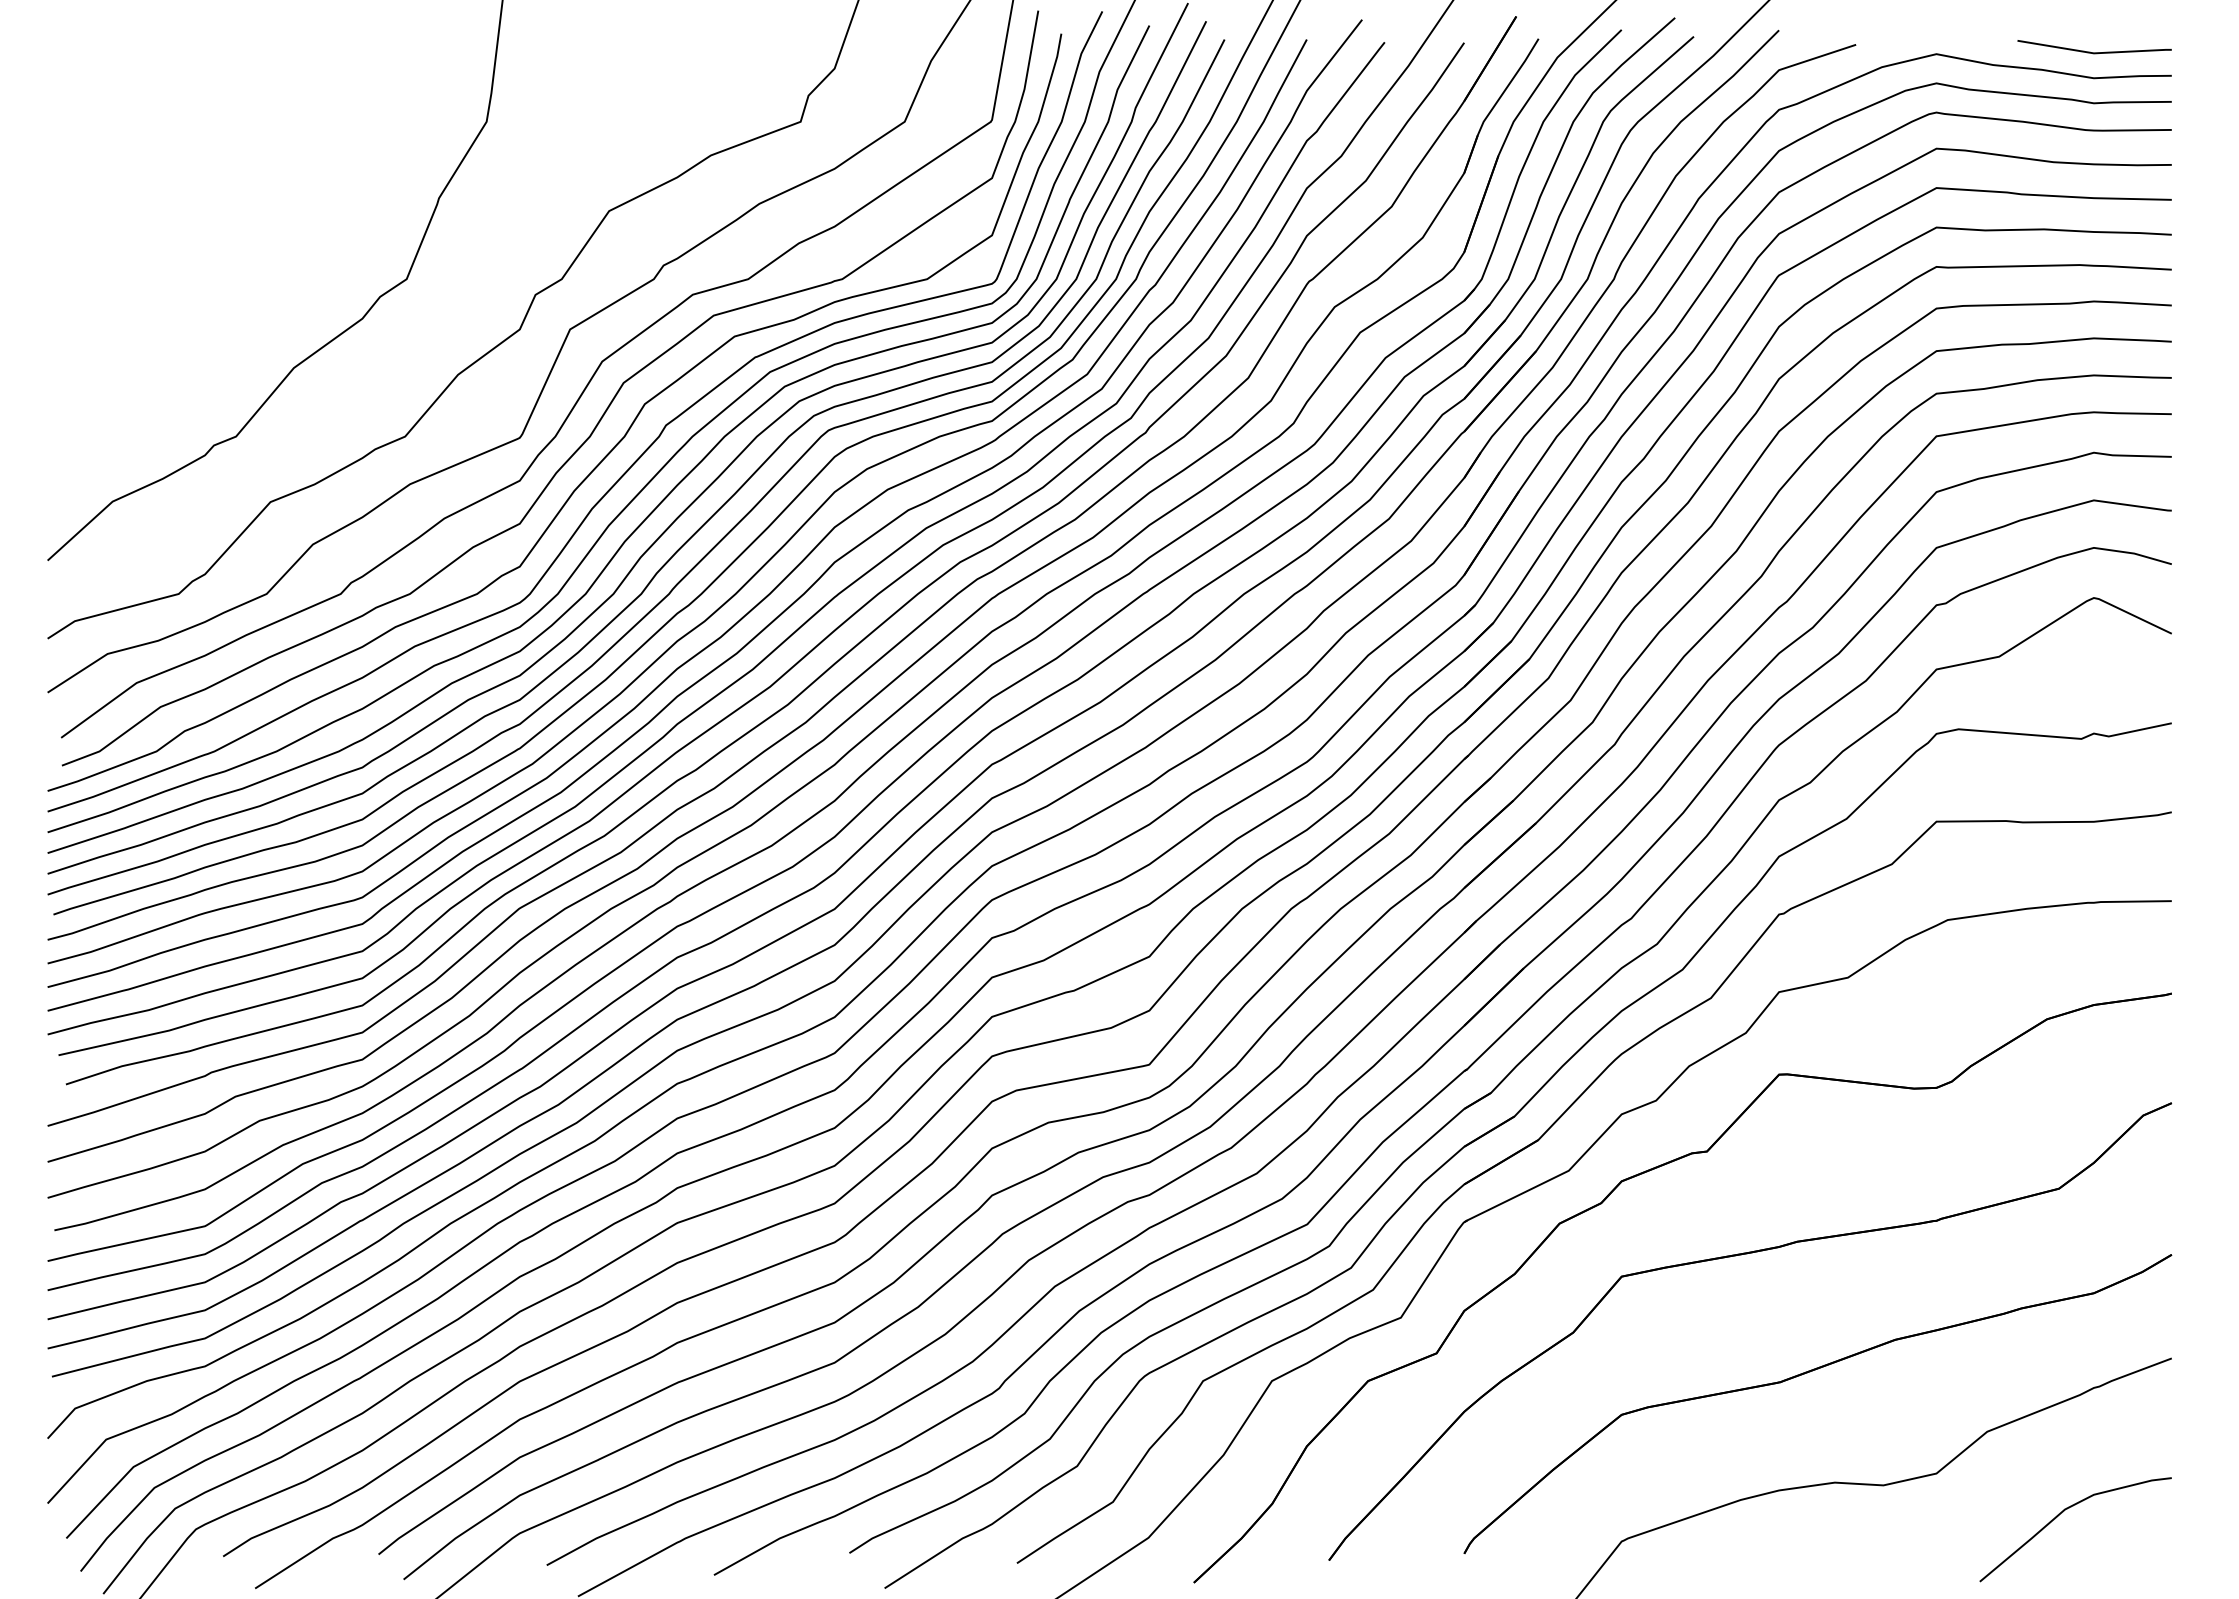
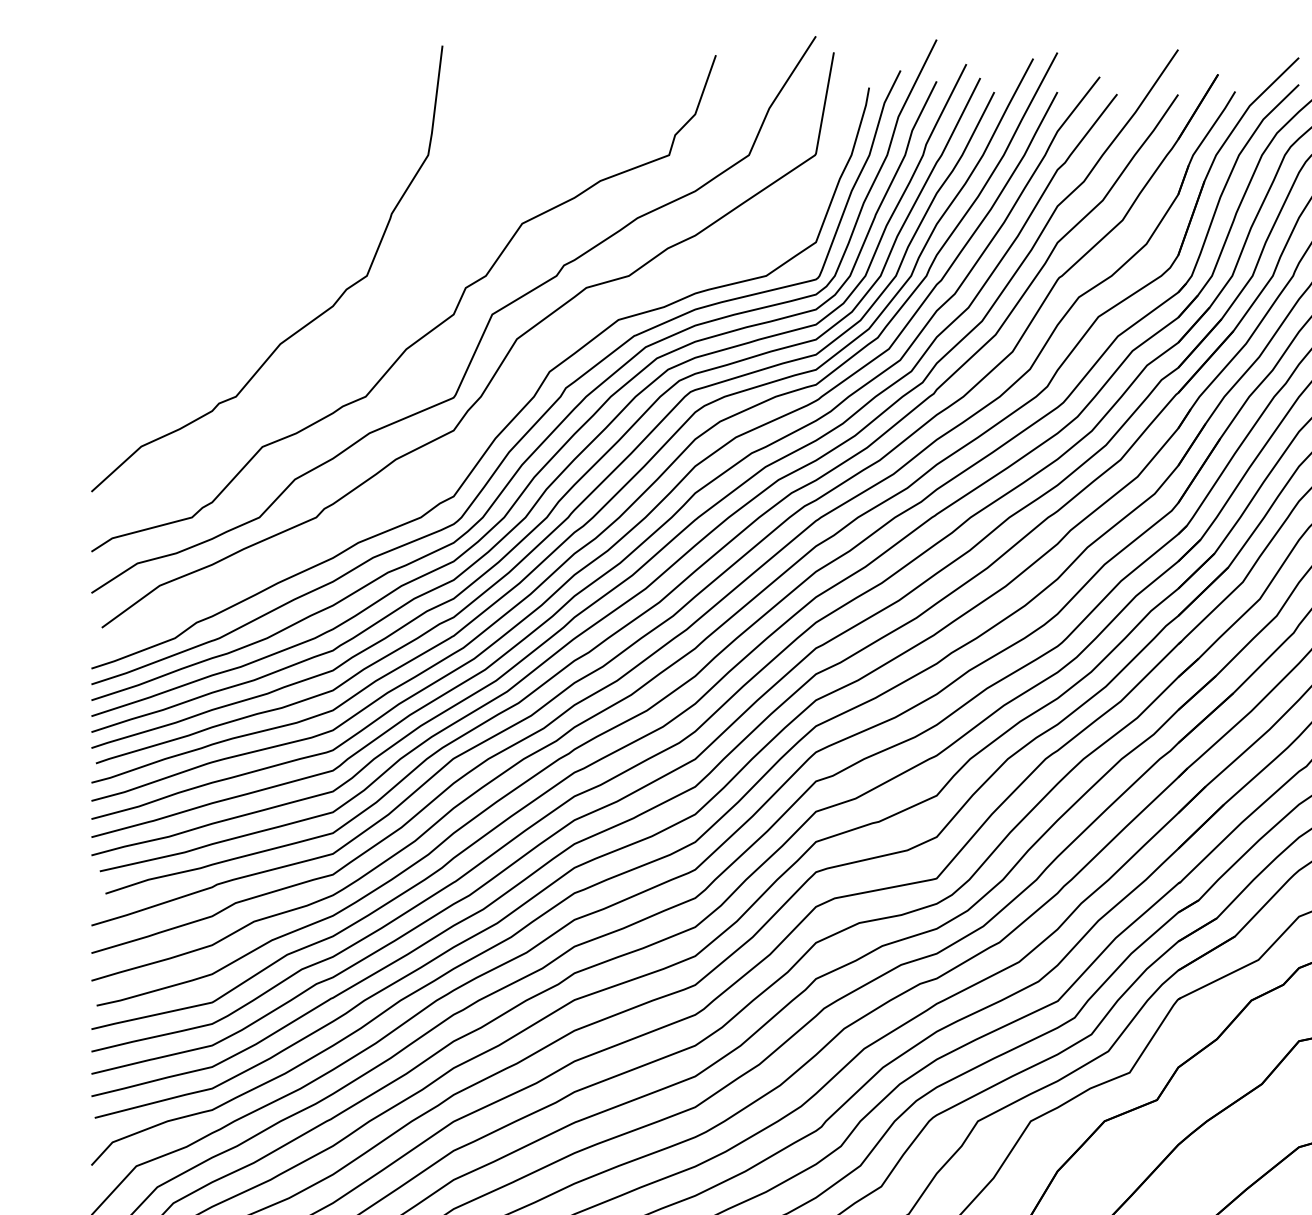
curve: (598, 420) -> (514, 384), removed

